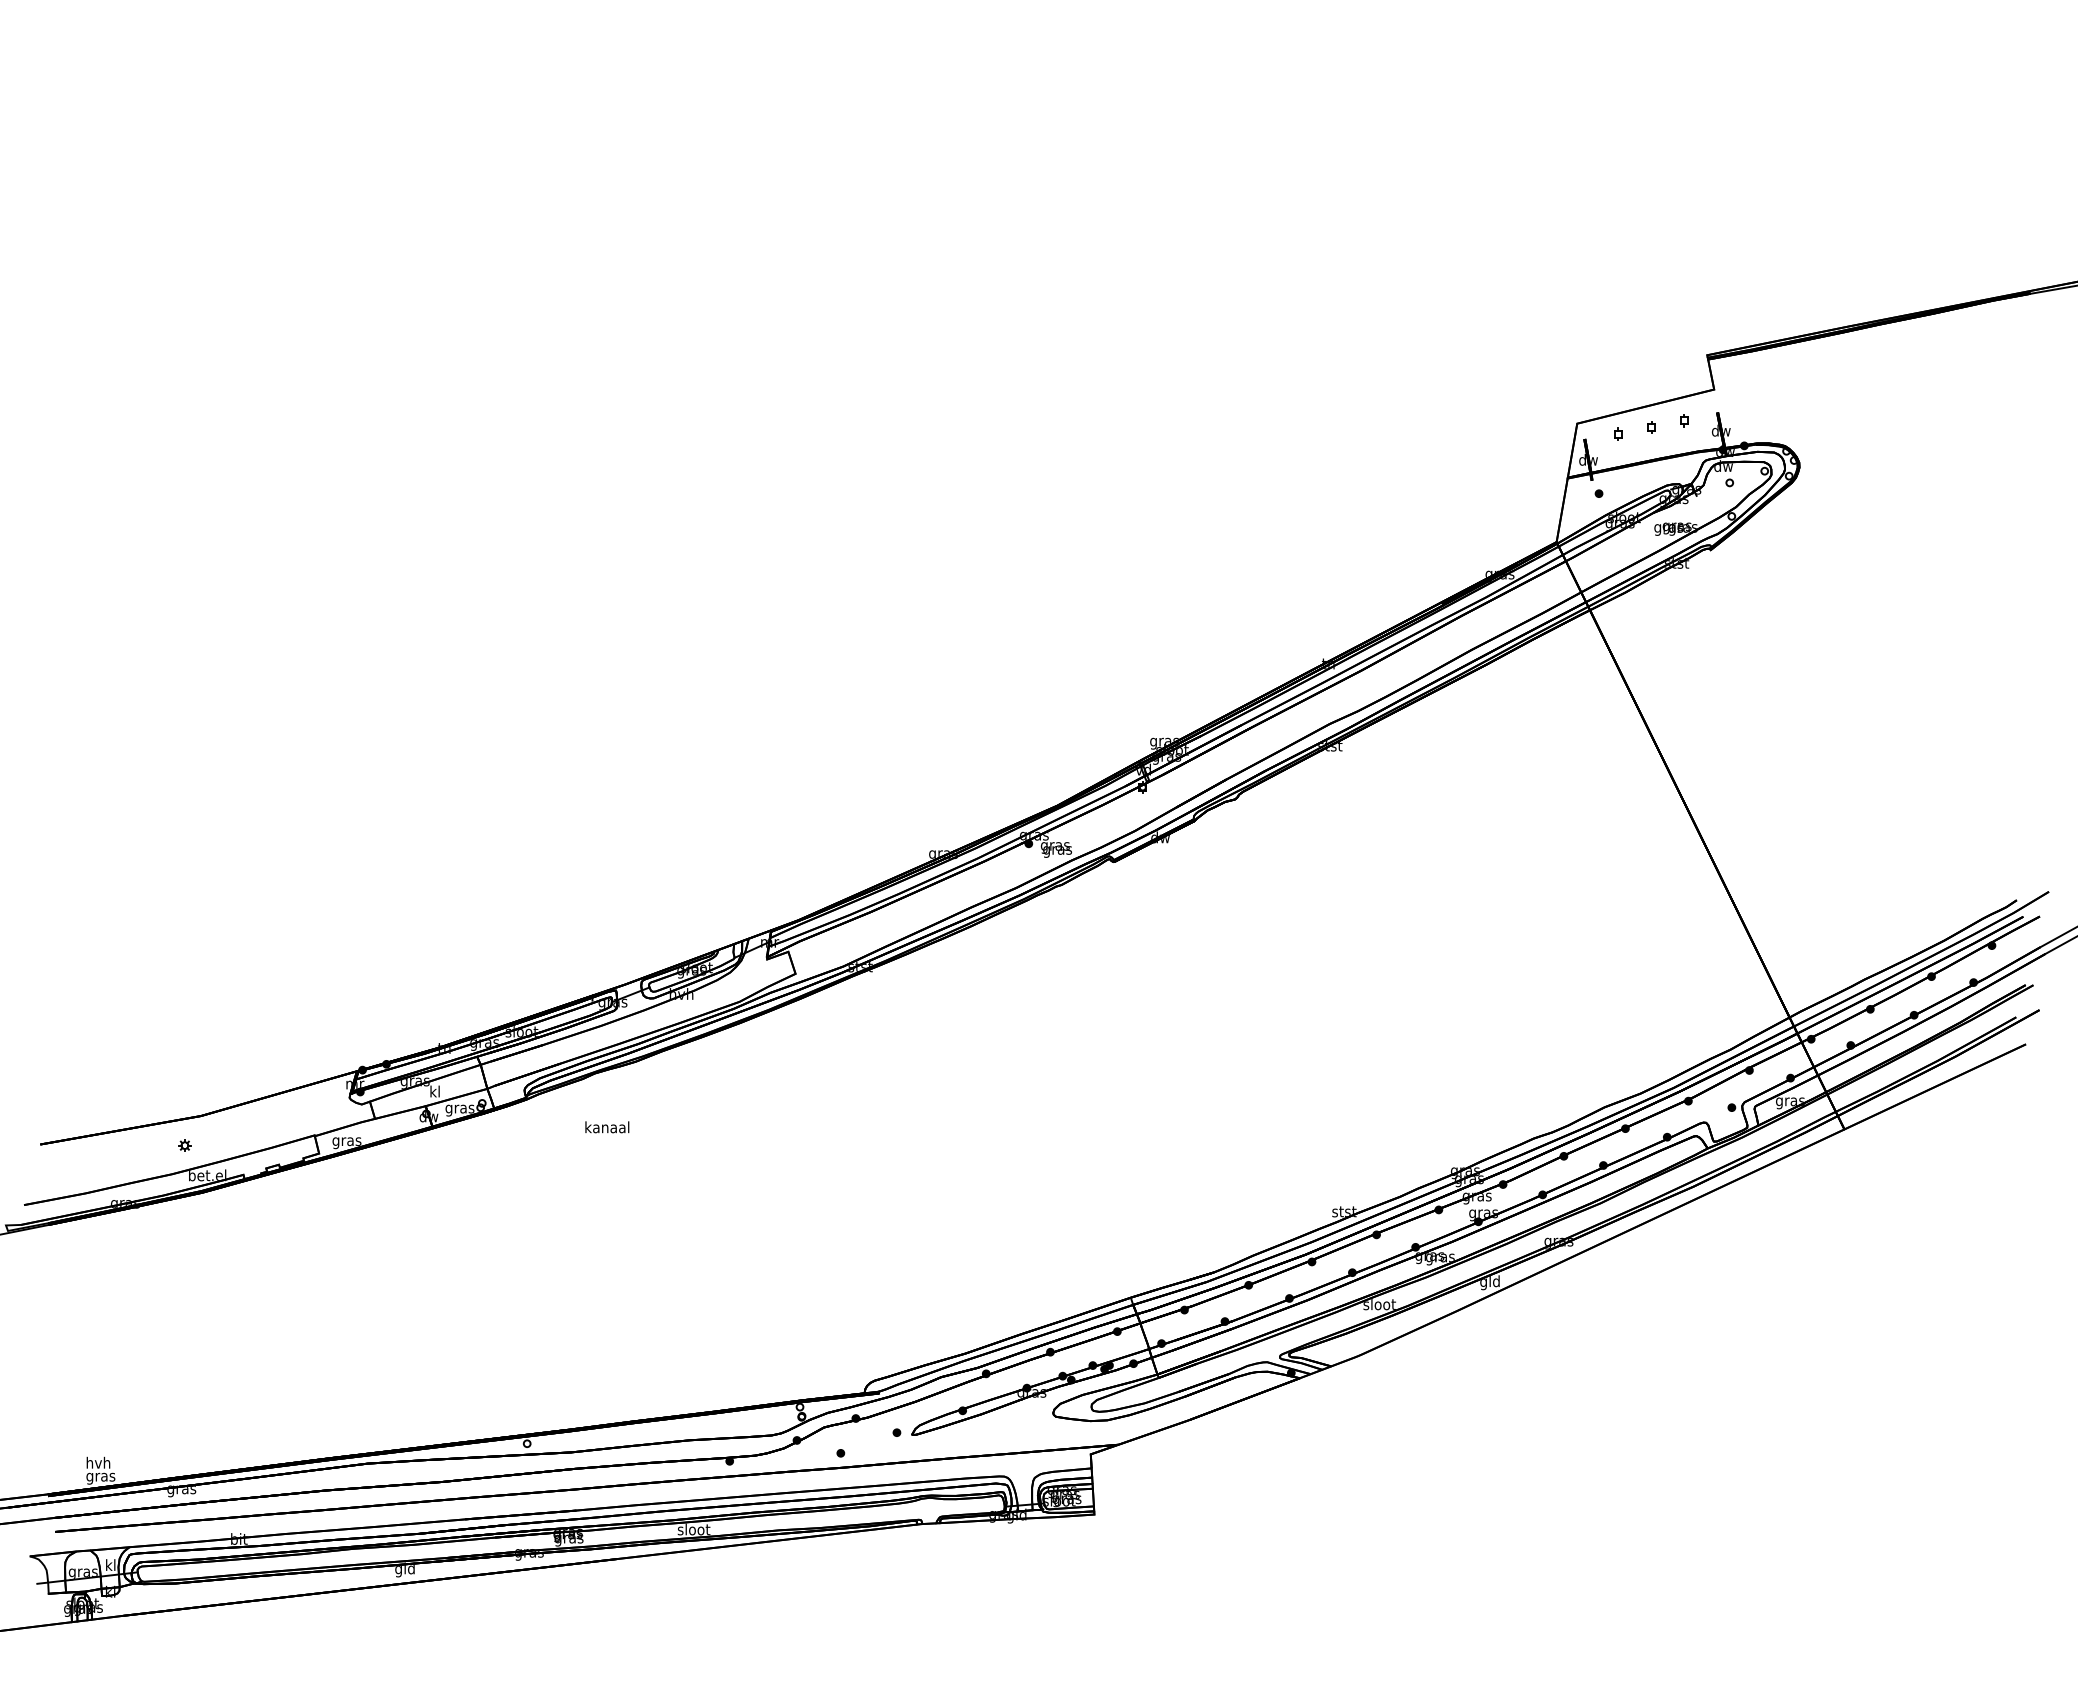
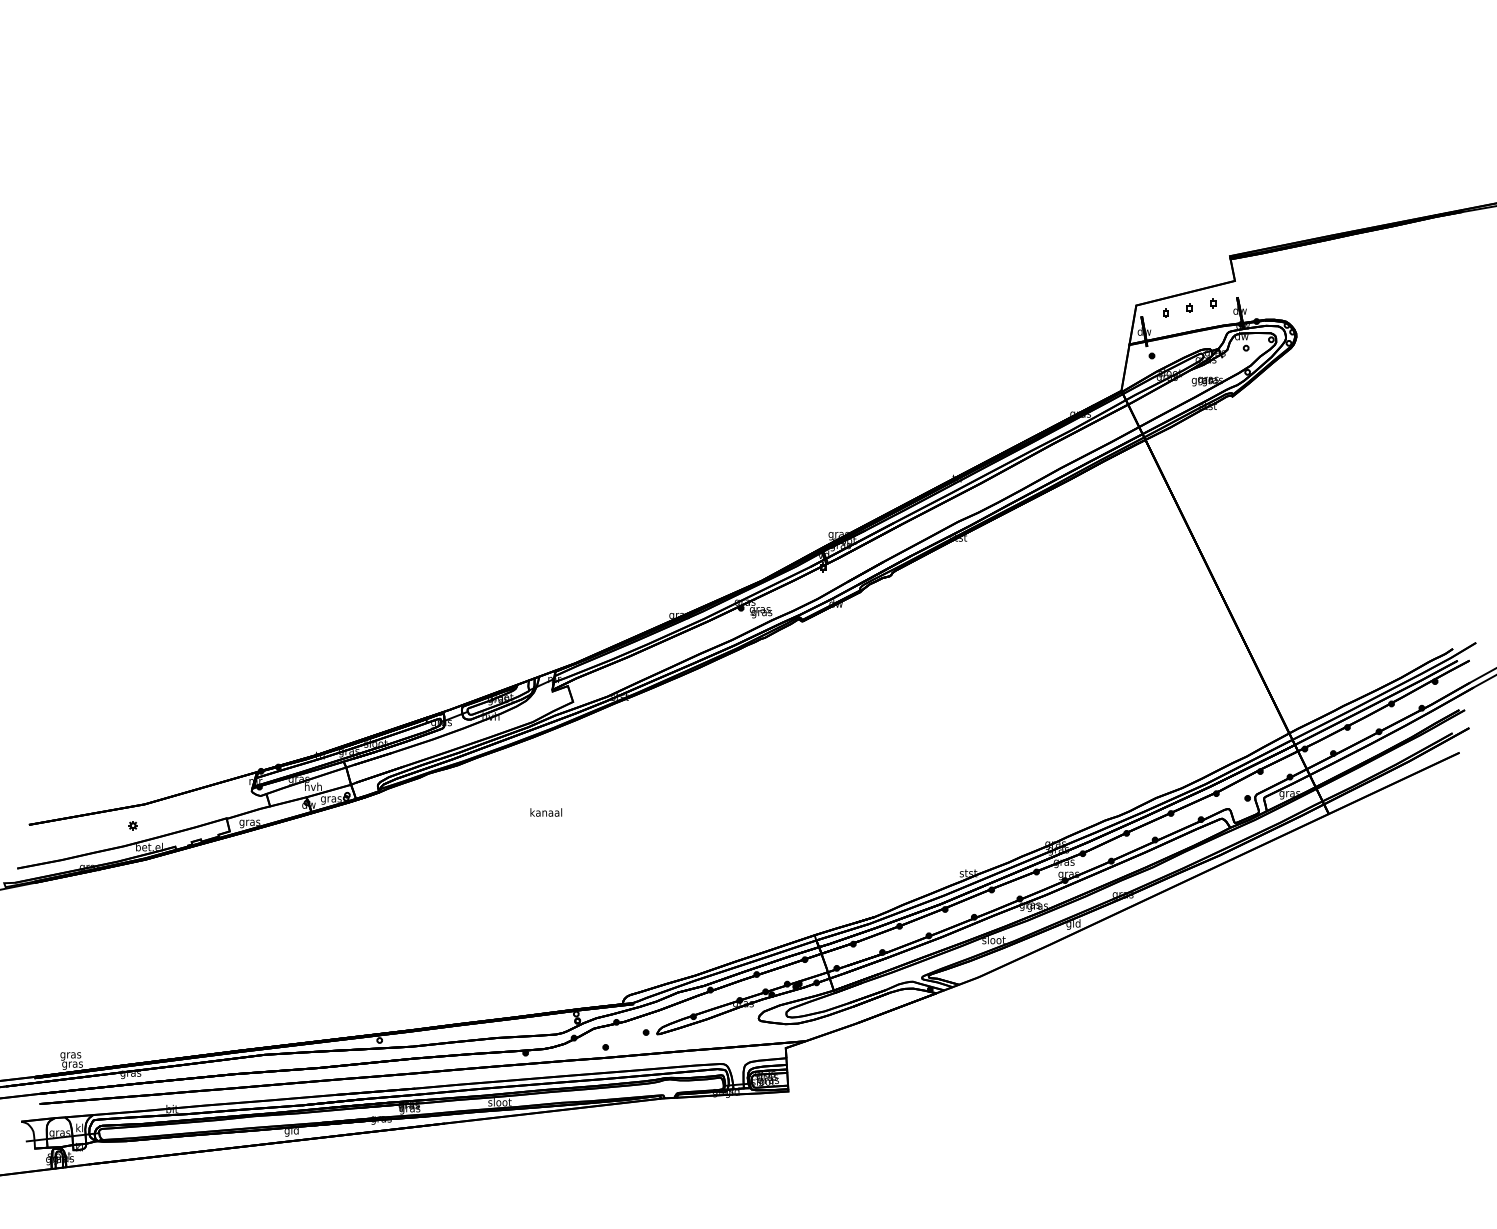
text: (434, 1091) -> (312, 786), kl -> hvh
text: (607, 1127) -> (546, 812), moved
text: (98, 1463) -> (70, 1054), hvh -> gras

